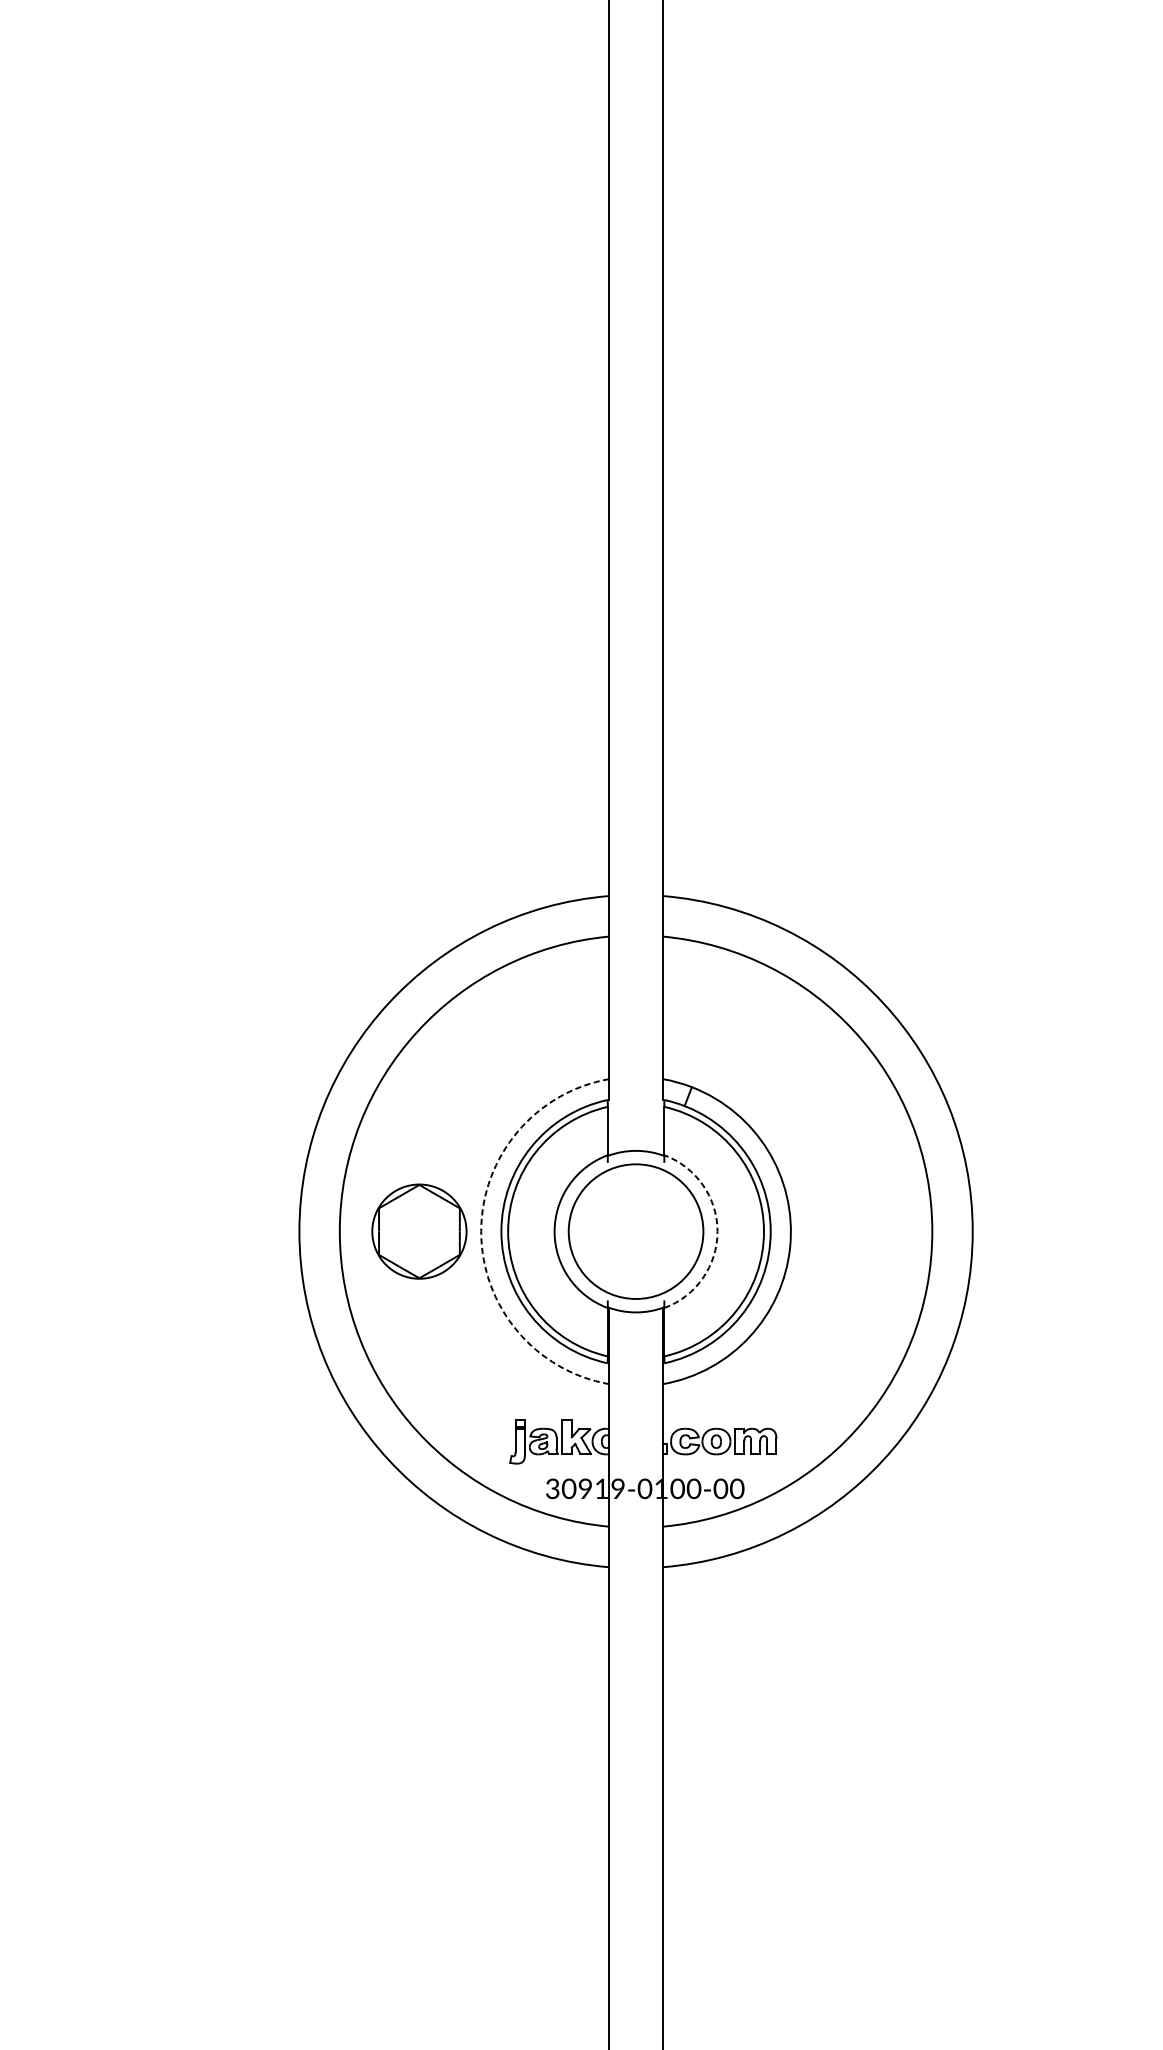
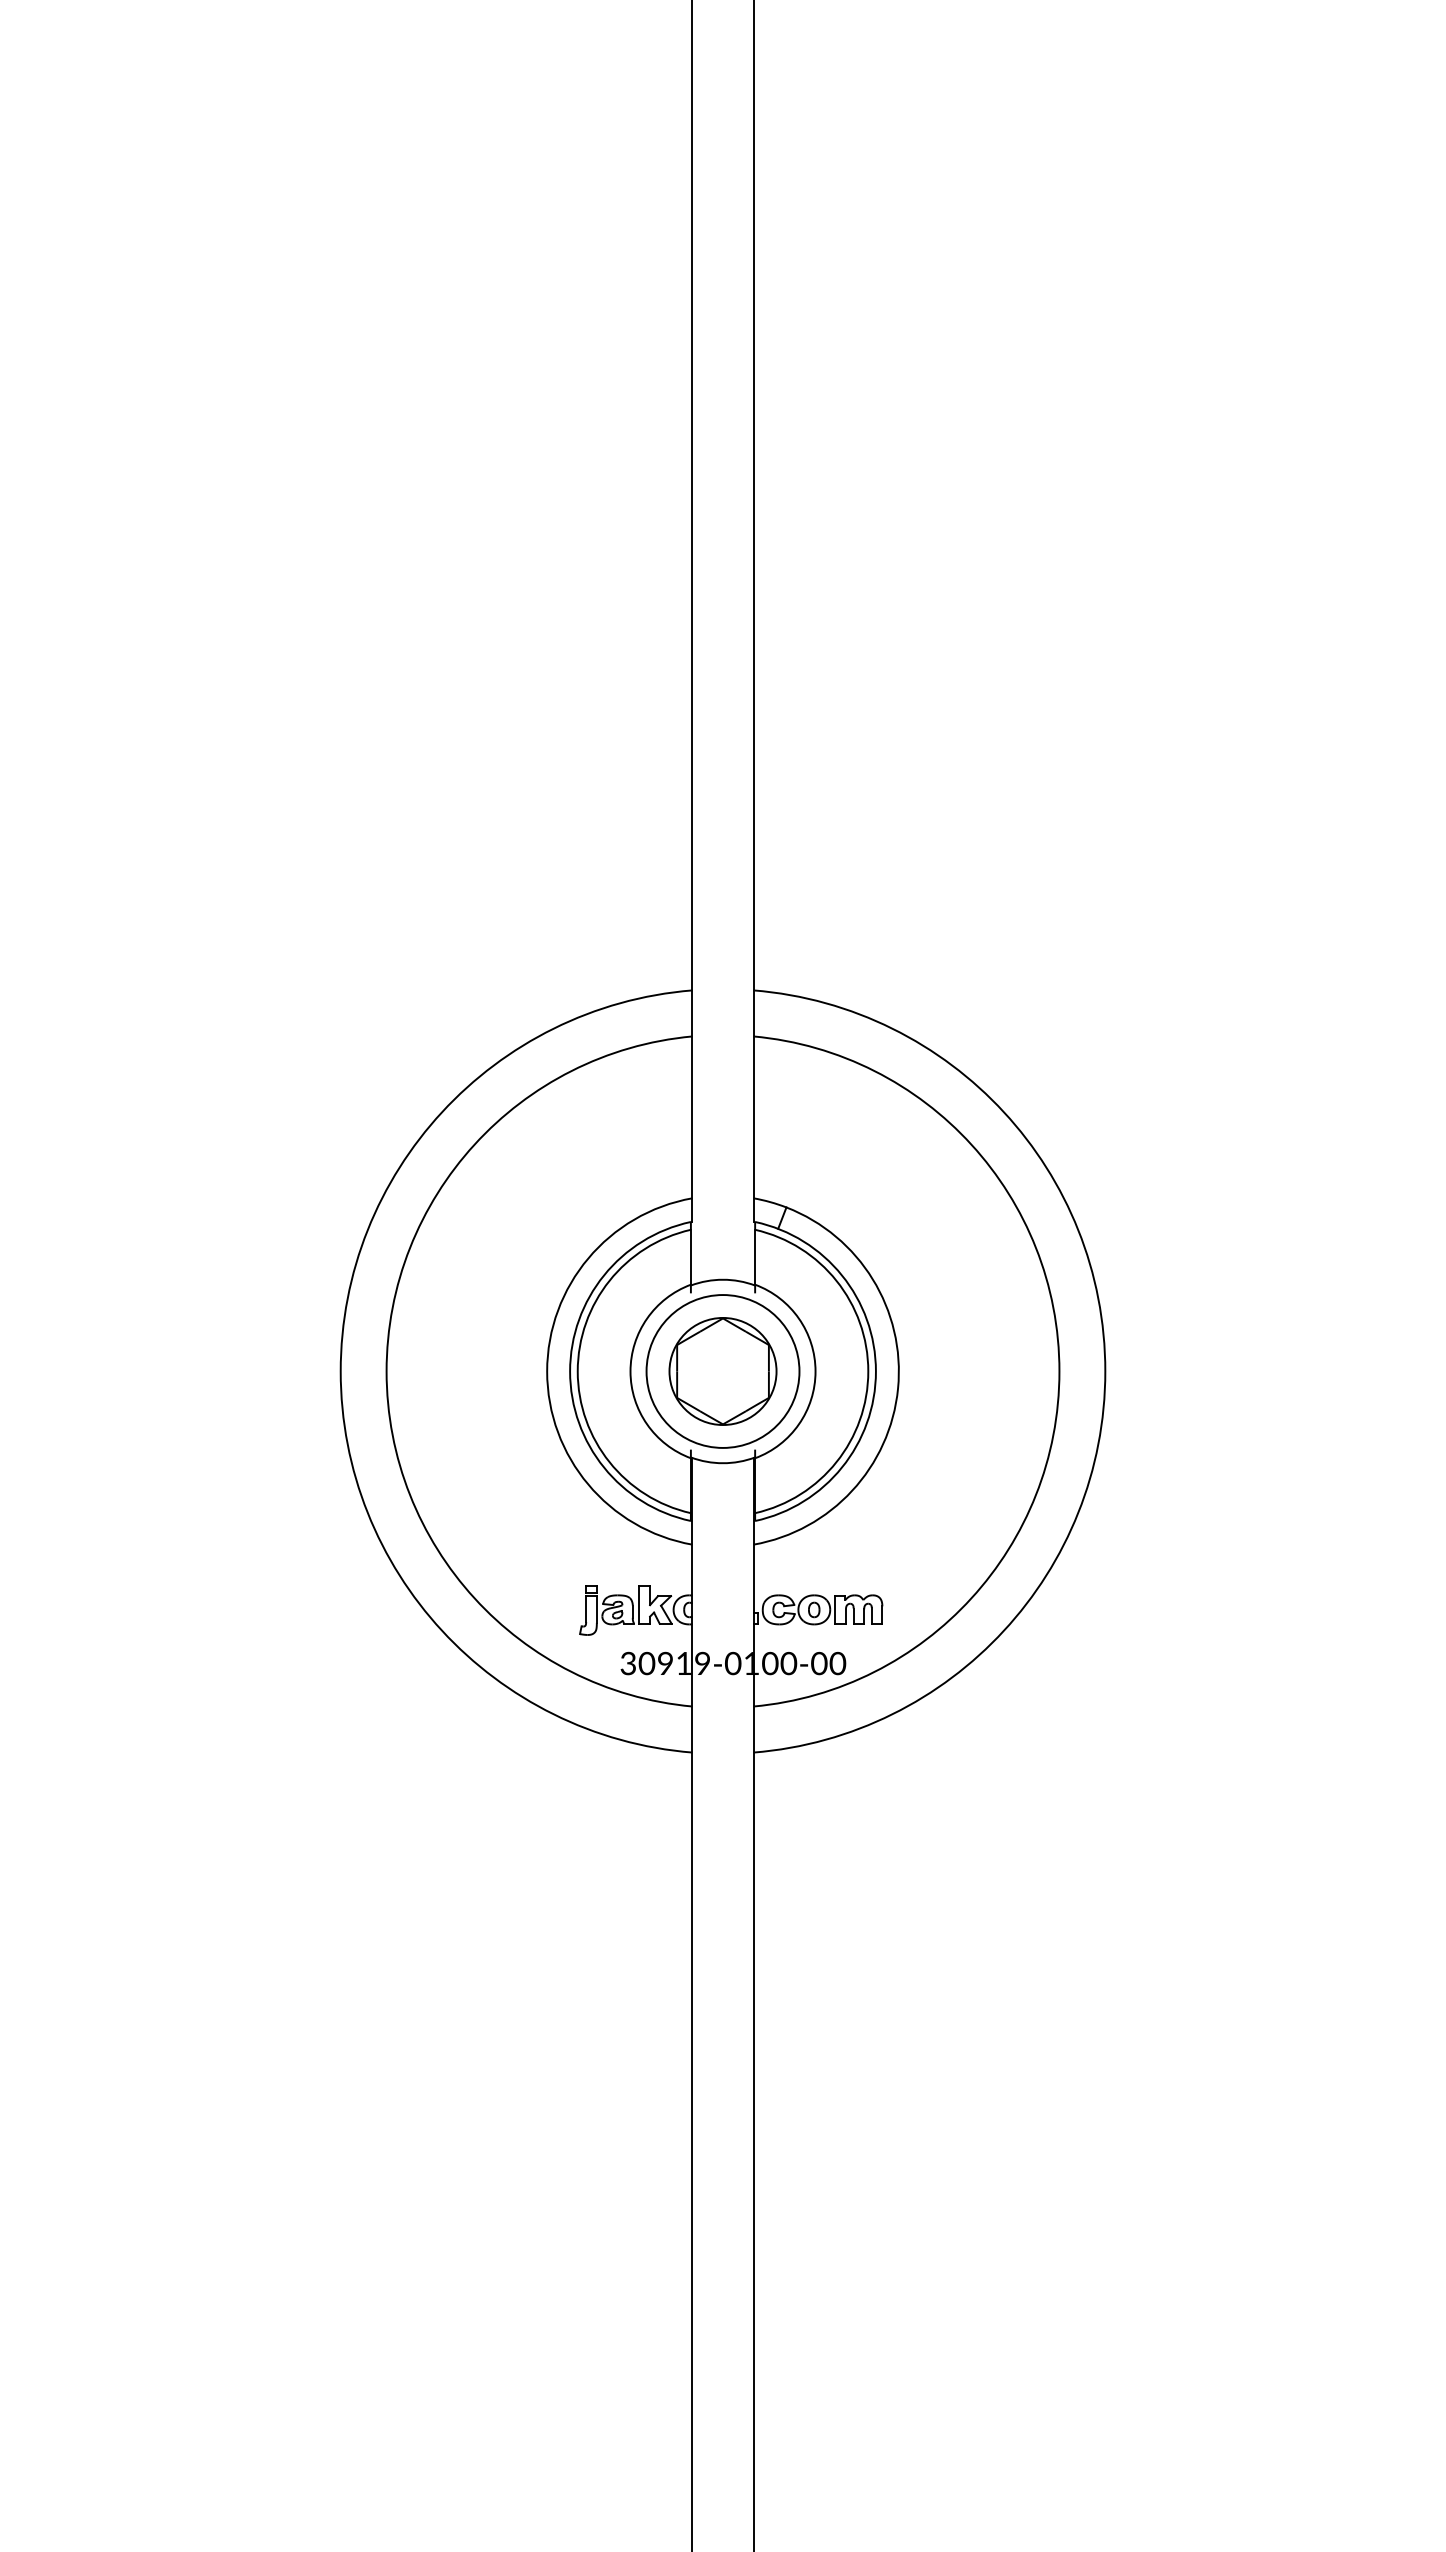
part: (418, 1231) -> (722, 1371), moved
arc: (481, 1231) -> (547, 1371), dashed -> solid
arc: (717, 1231) -> (815, 1371), dashed -> solid

